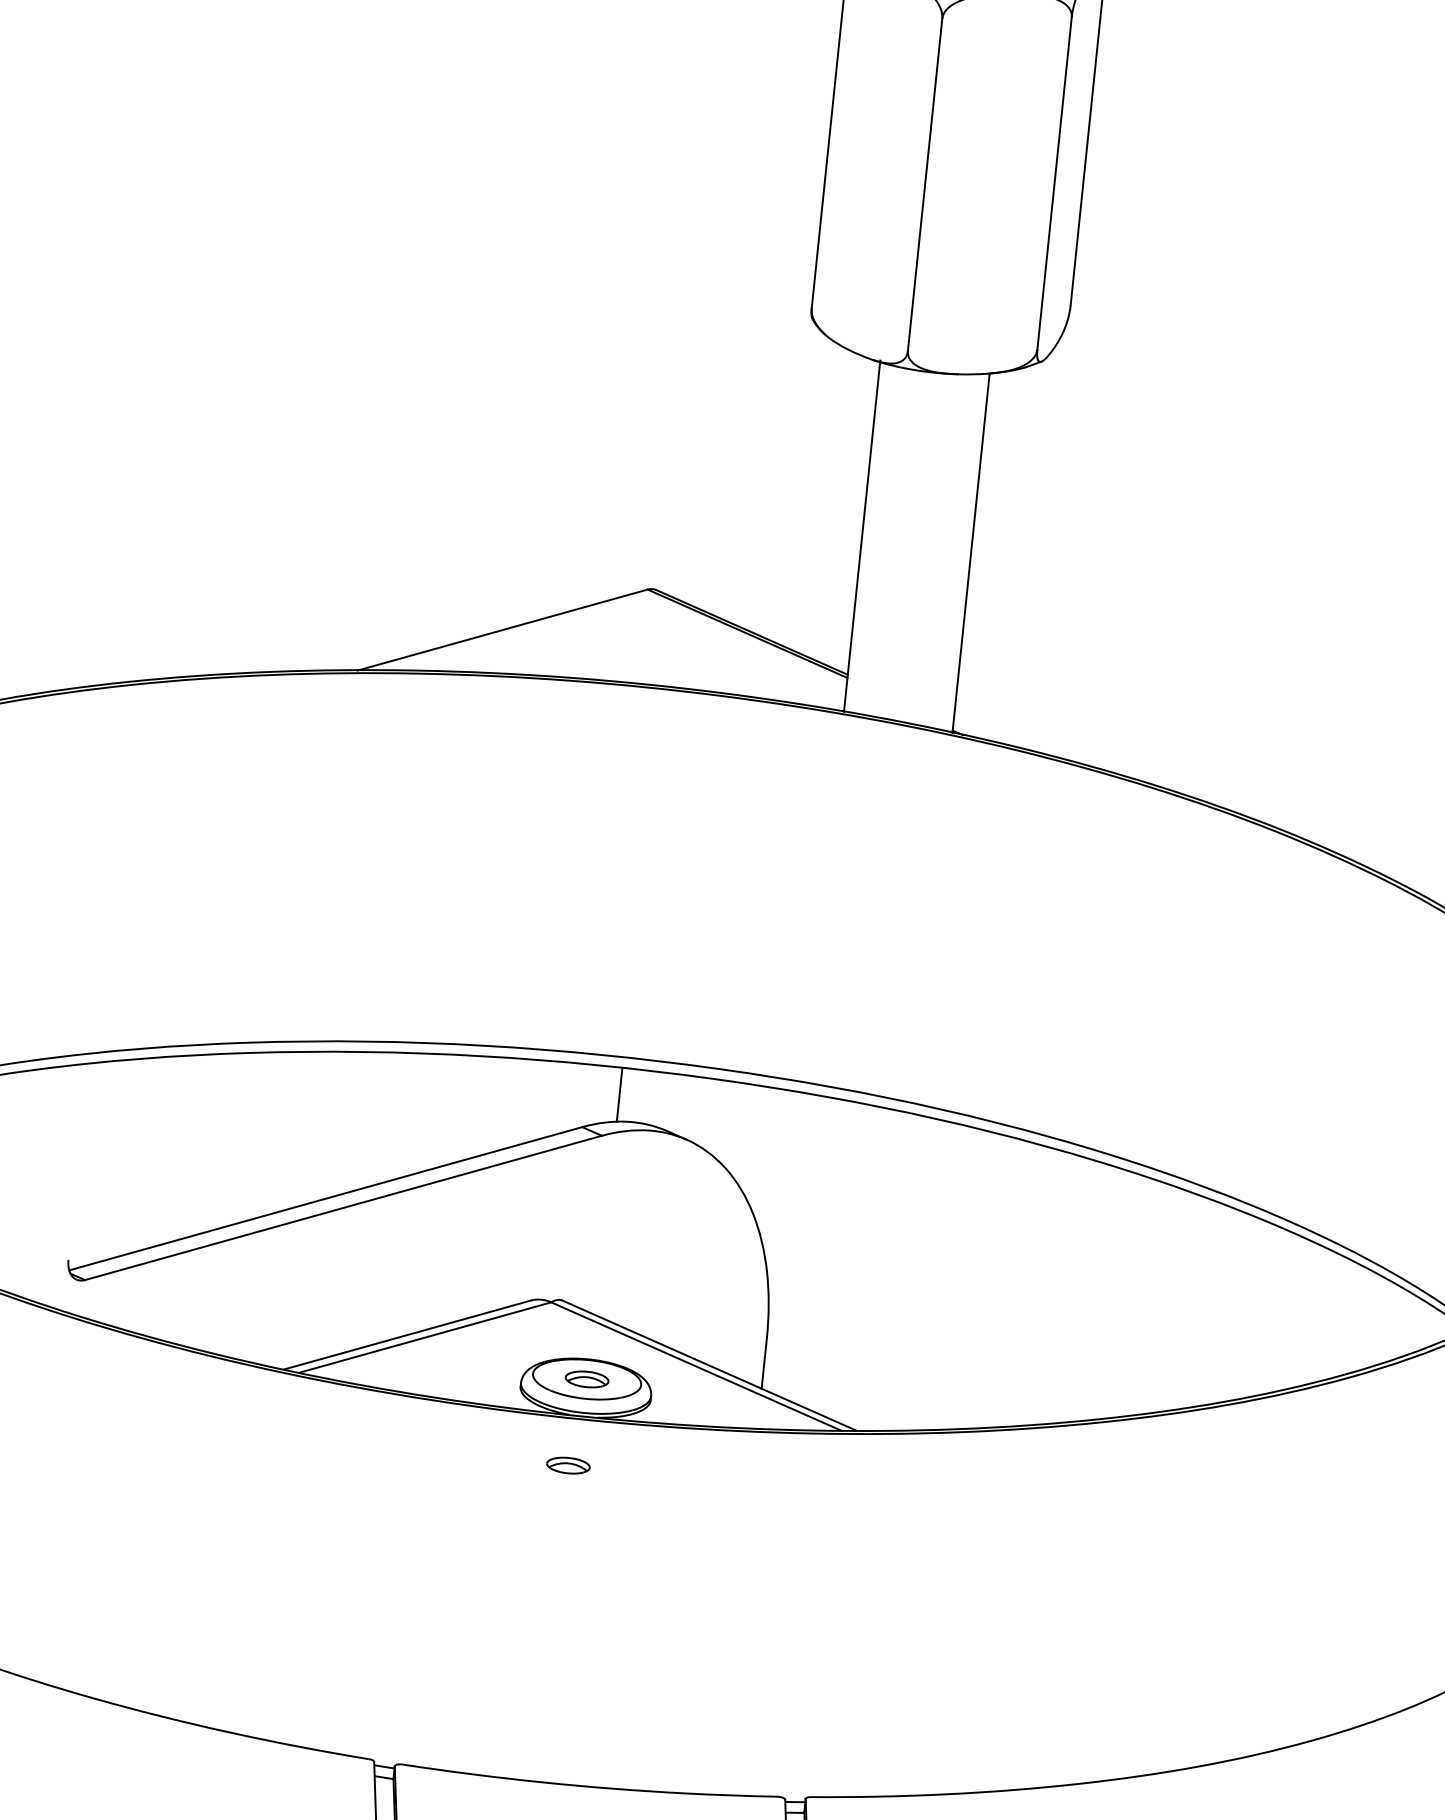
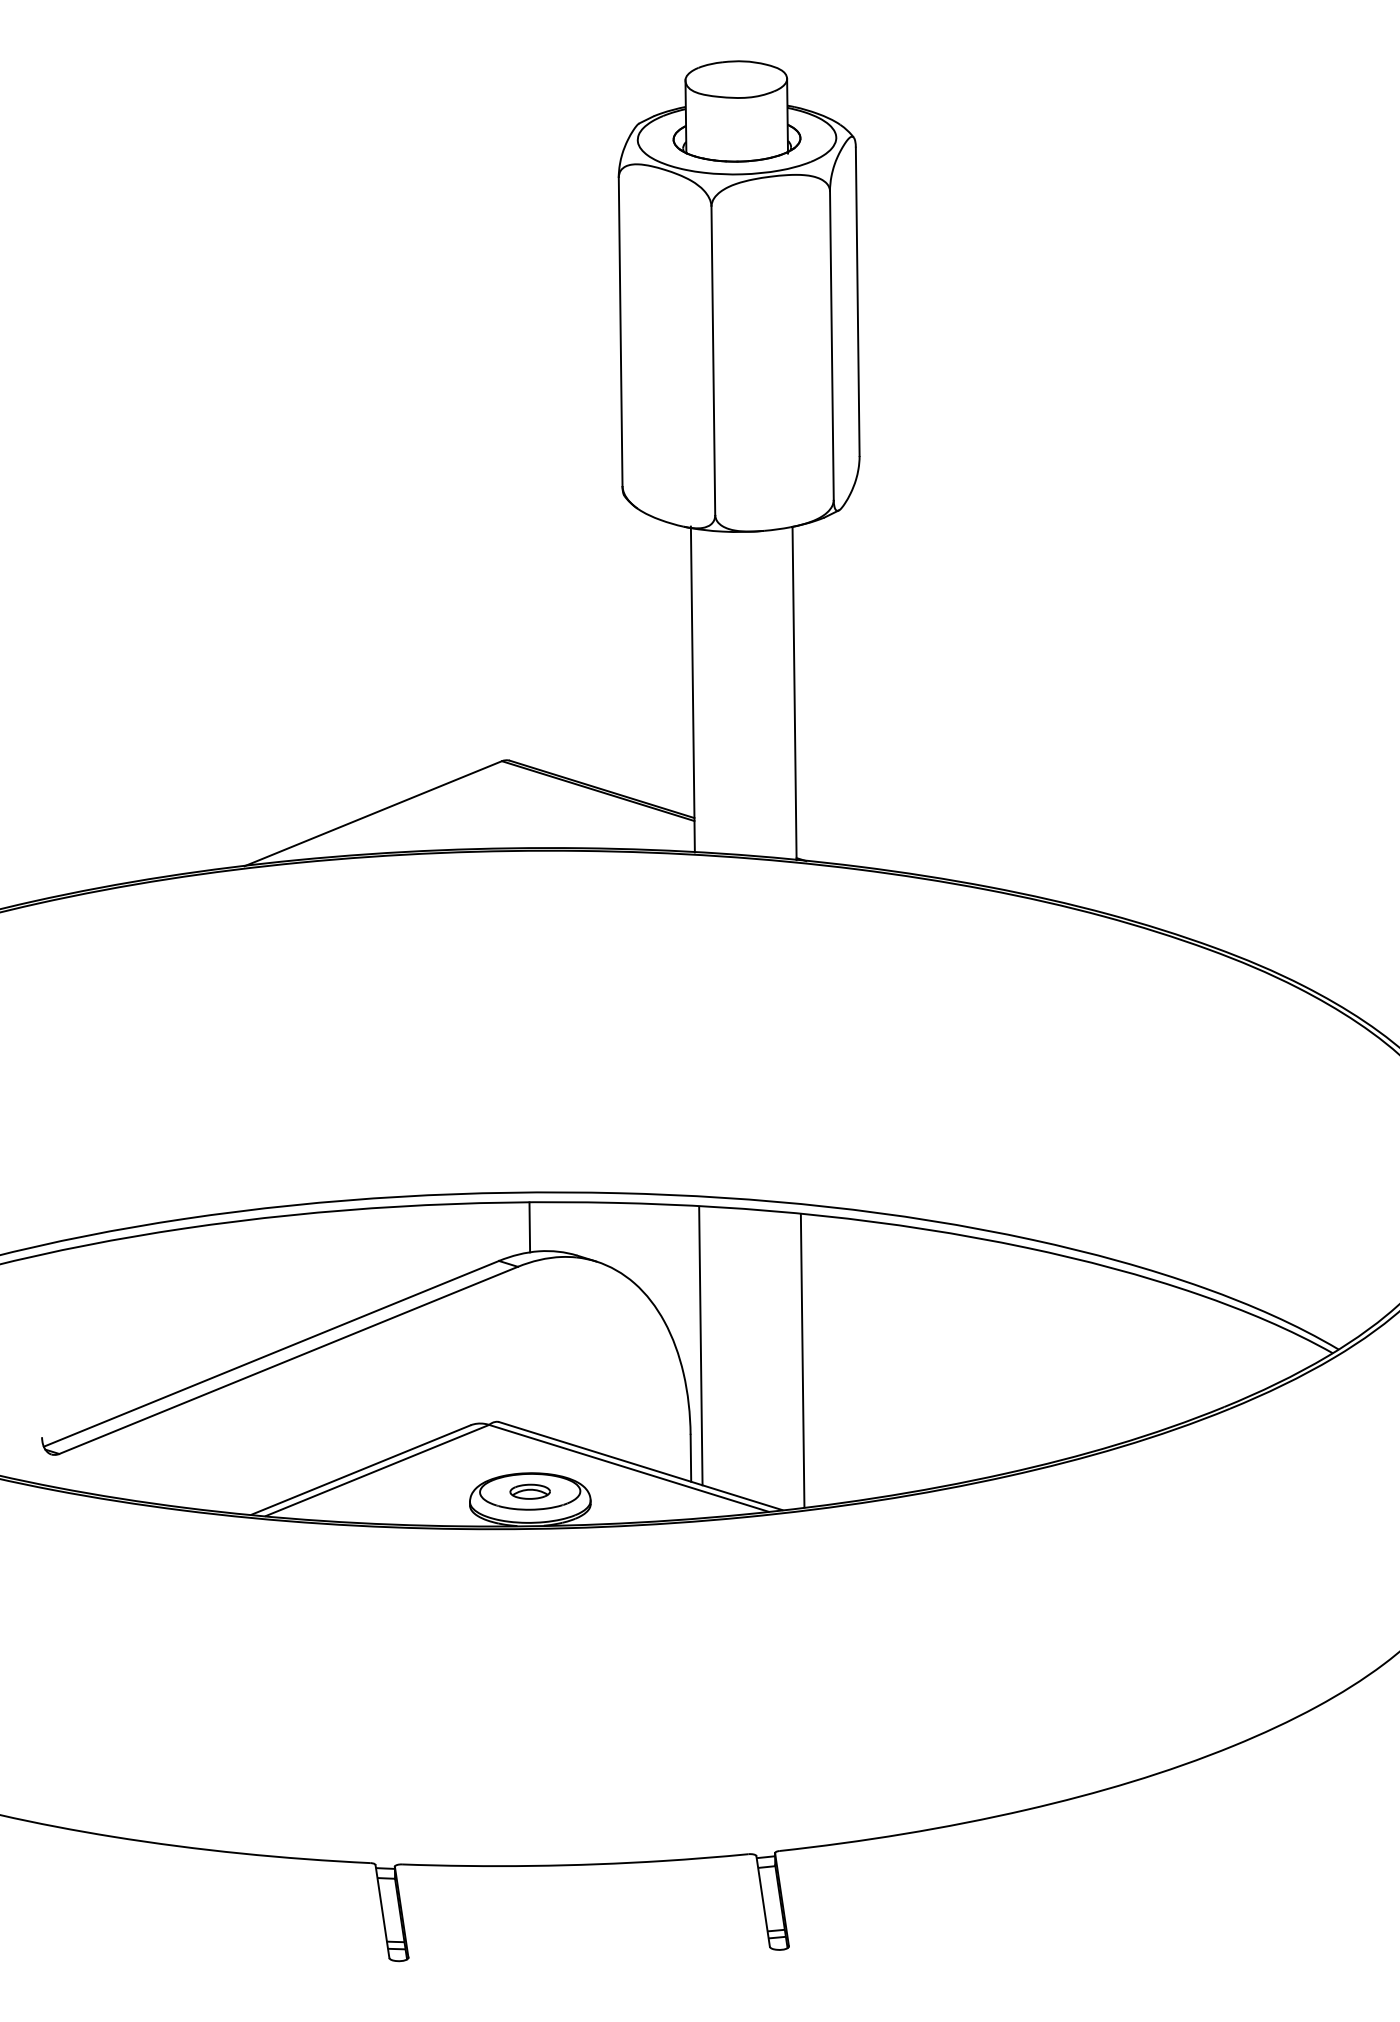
line: (788, 1243) -> (700, 1345), added
line: (896, 1272) -> (802, 1360), added
part: (567, 1465) -> (521, 1572), removed

